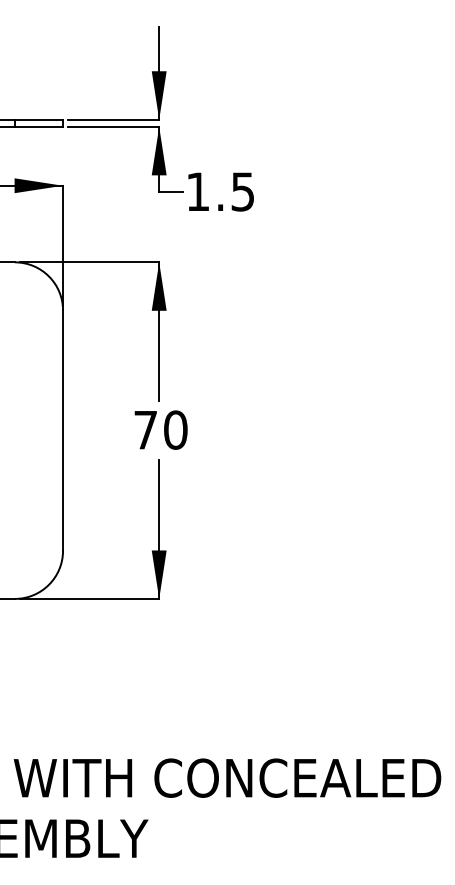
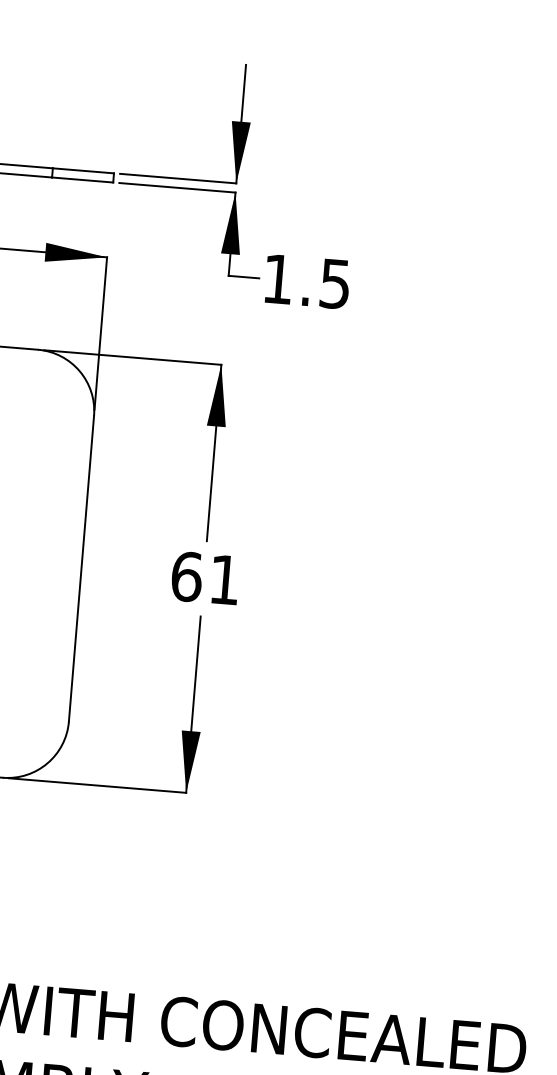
text: (160, 429) -> (205, 577), 70 -> 61

